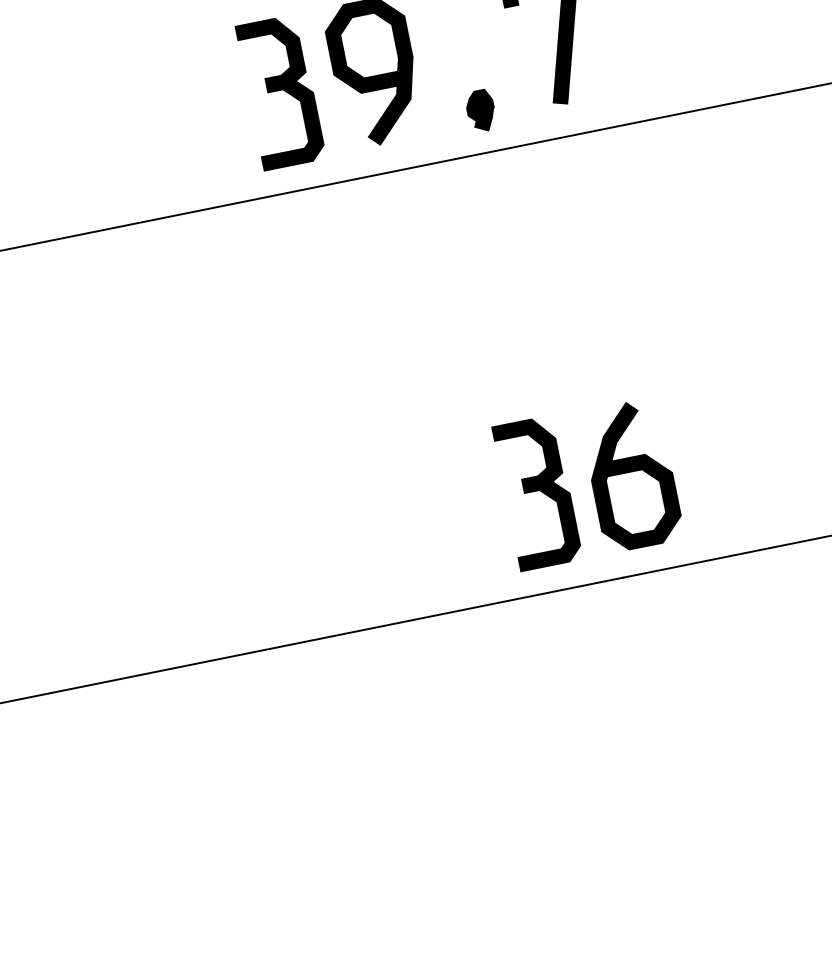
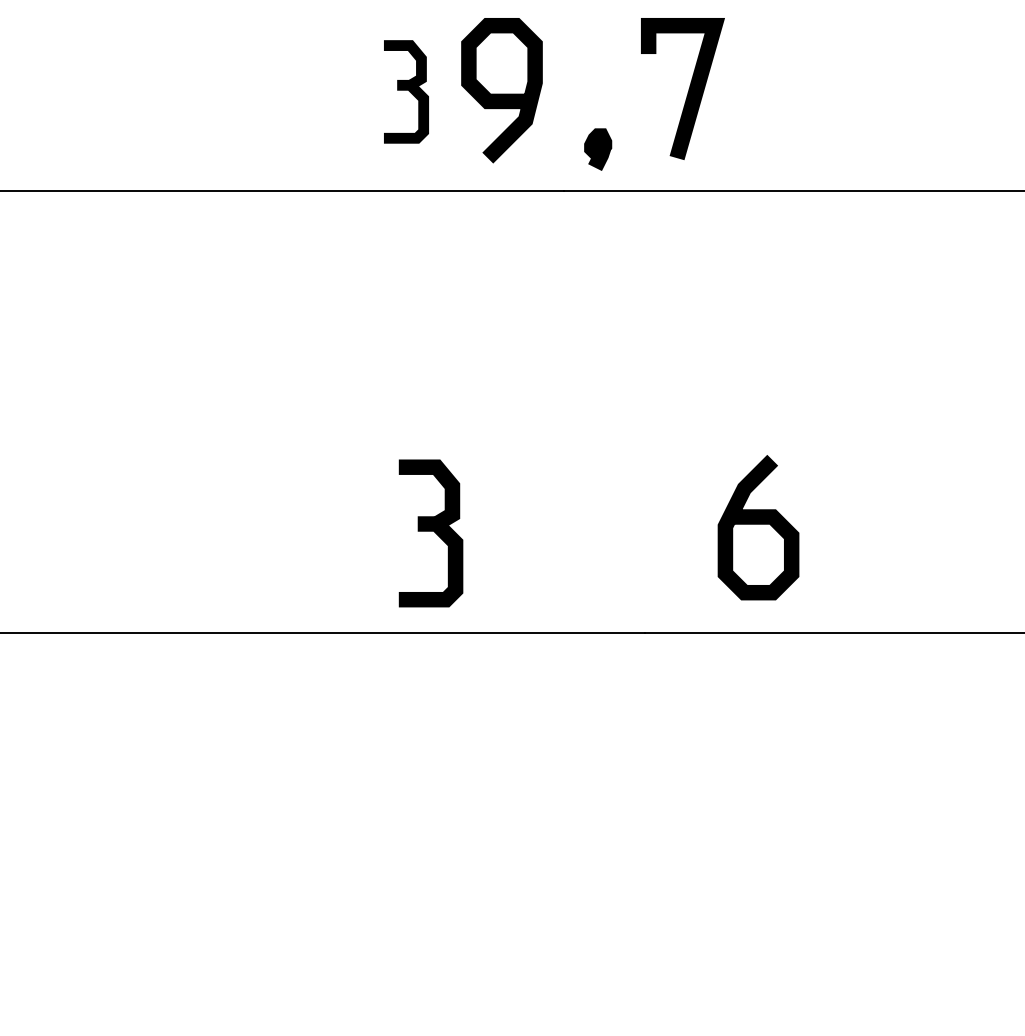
part: (280, 92) -> (406, 91), size x0.7
curve: (631, 472) -> (758, 524), moved
part: (536, 493) -> (430, 533), moved

